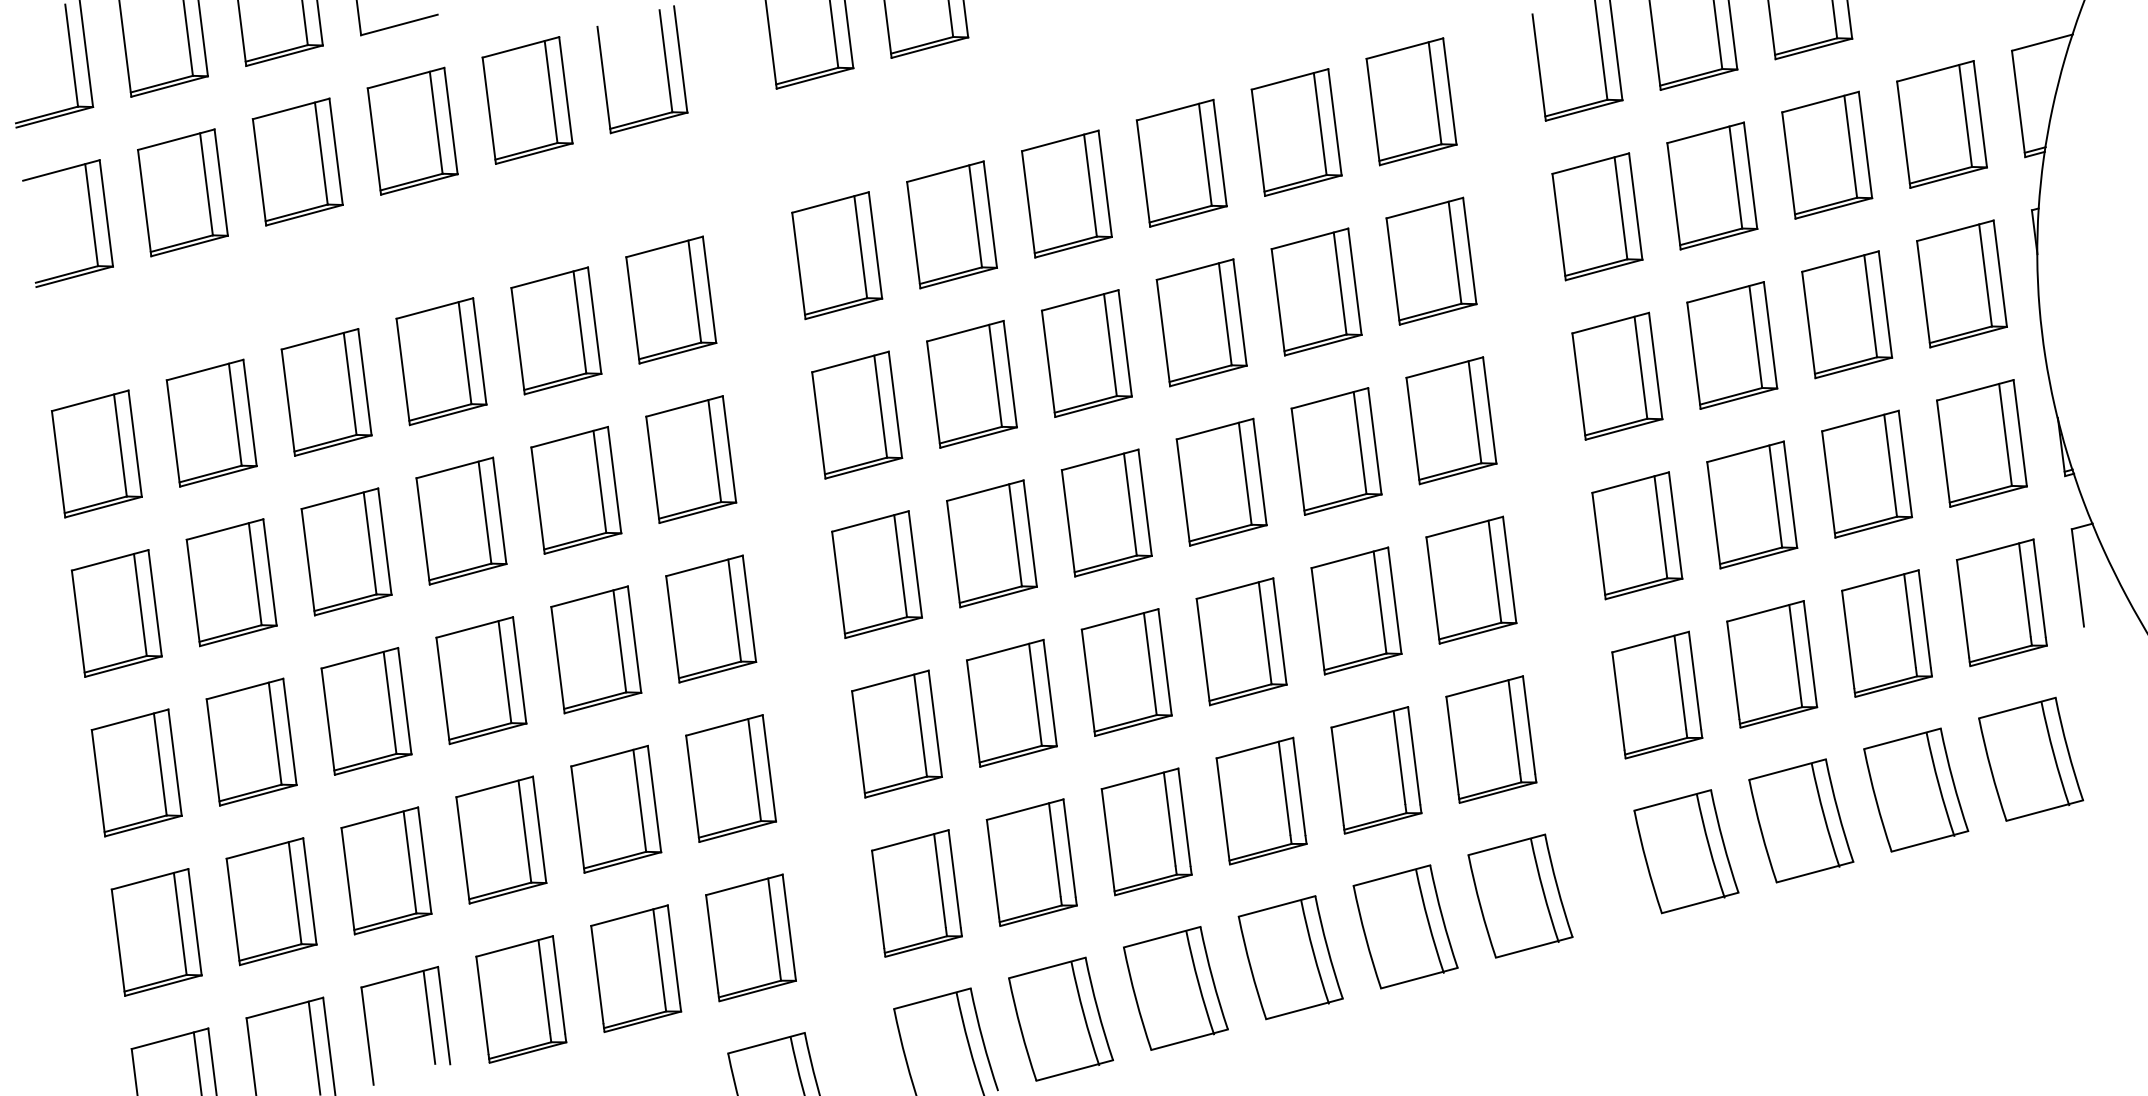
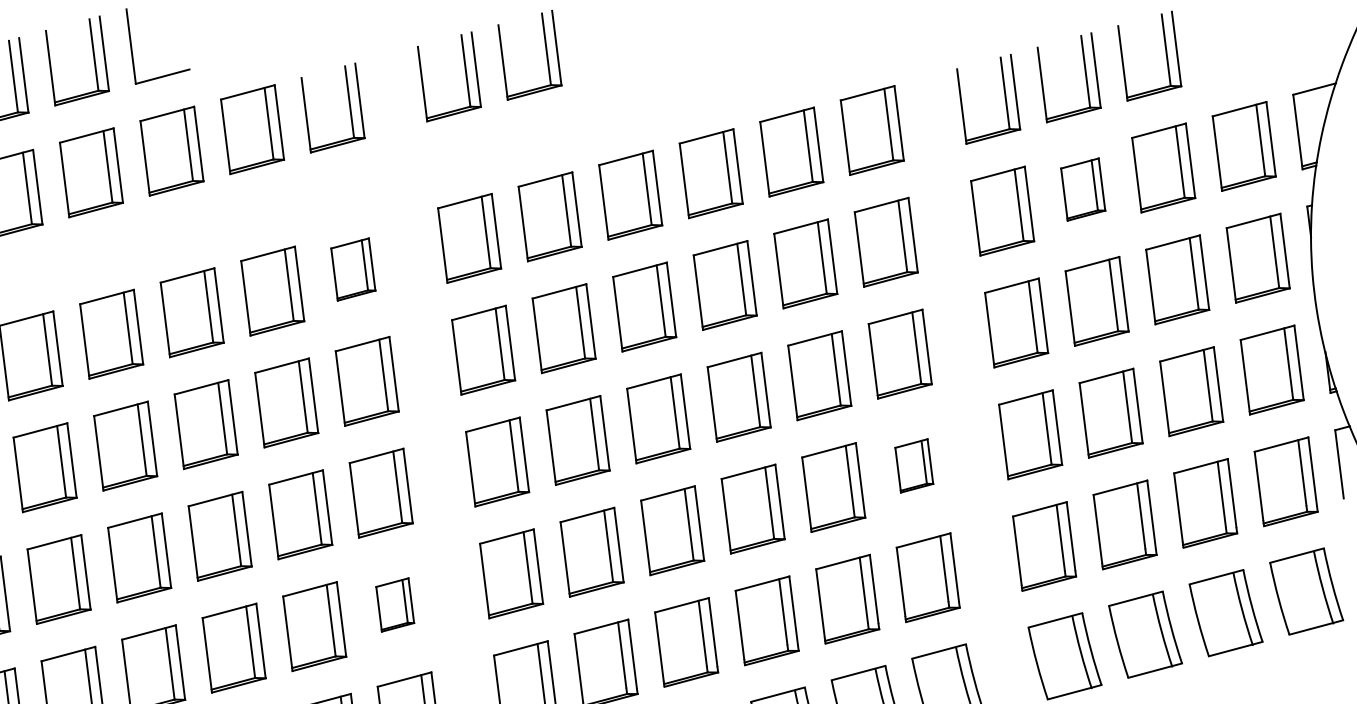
part: (1712, 185) -> (1083, 189), size x0.7
part: (671, 299) -> (353, 269), size x0.7
part: (1471, 579) -> (914, 465), size x0.6
part: (730, 778) -> (394, 604), size x0.6

